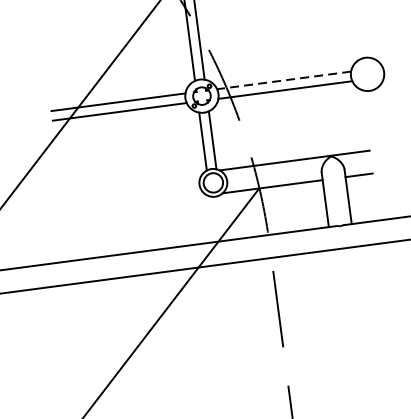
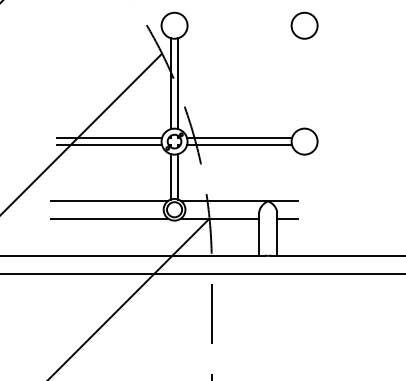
line: (283, 79) -> (239, 137), dashed -> solid
line: (128, 182) -> (109, 200), added
line: (131, 204) -> (109, 218), added

